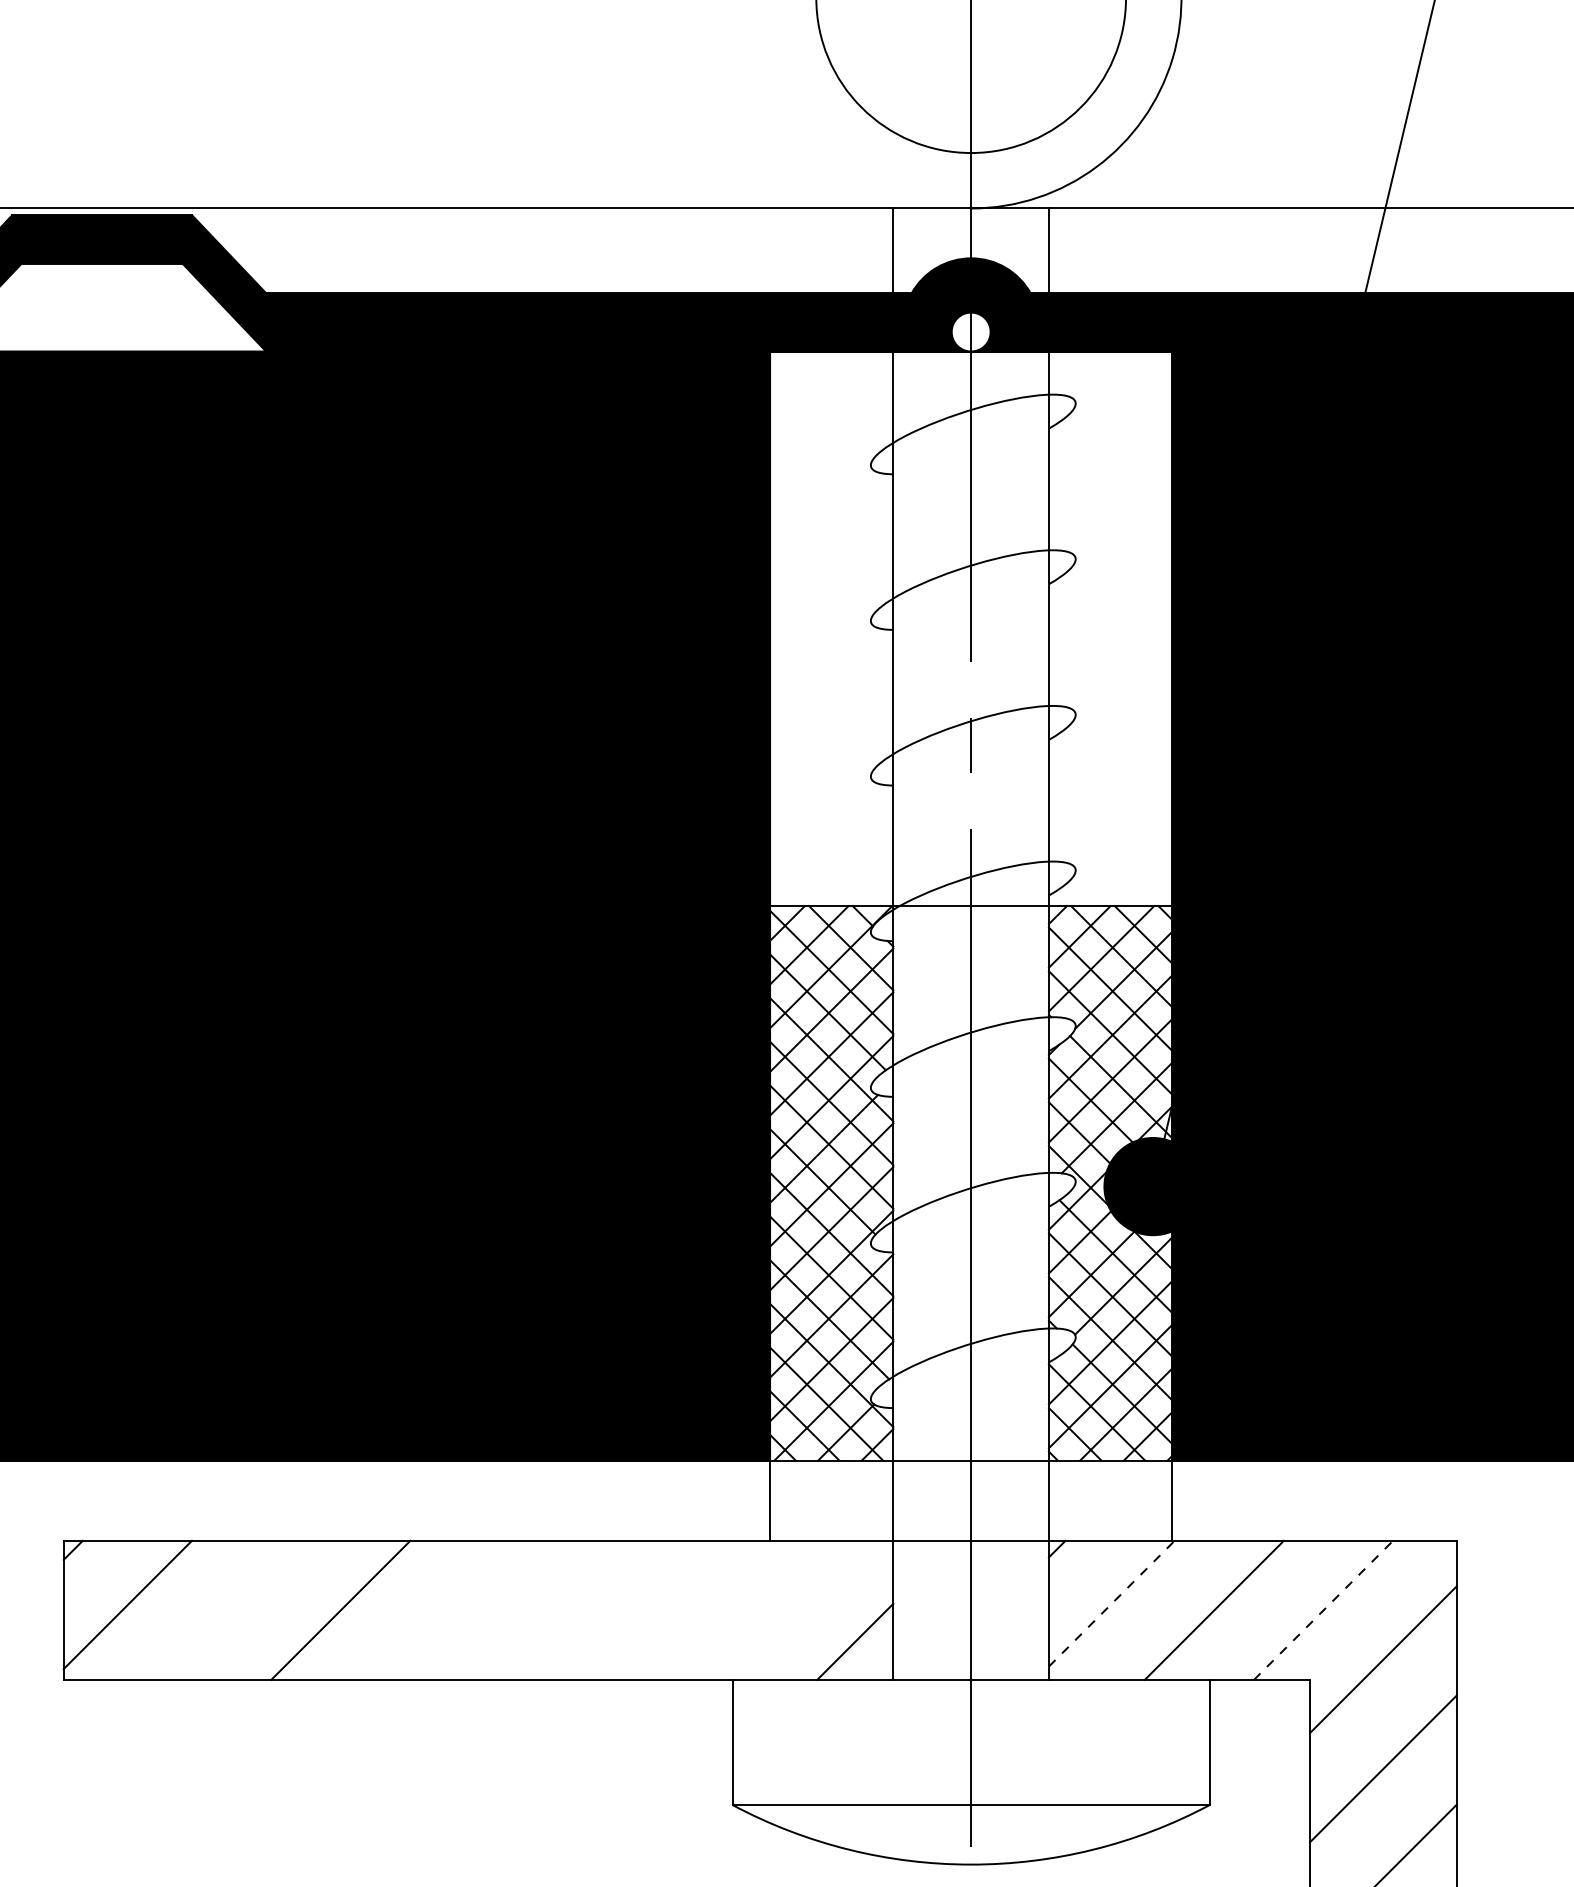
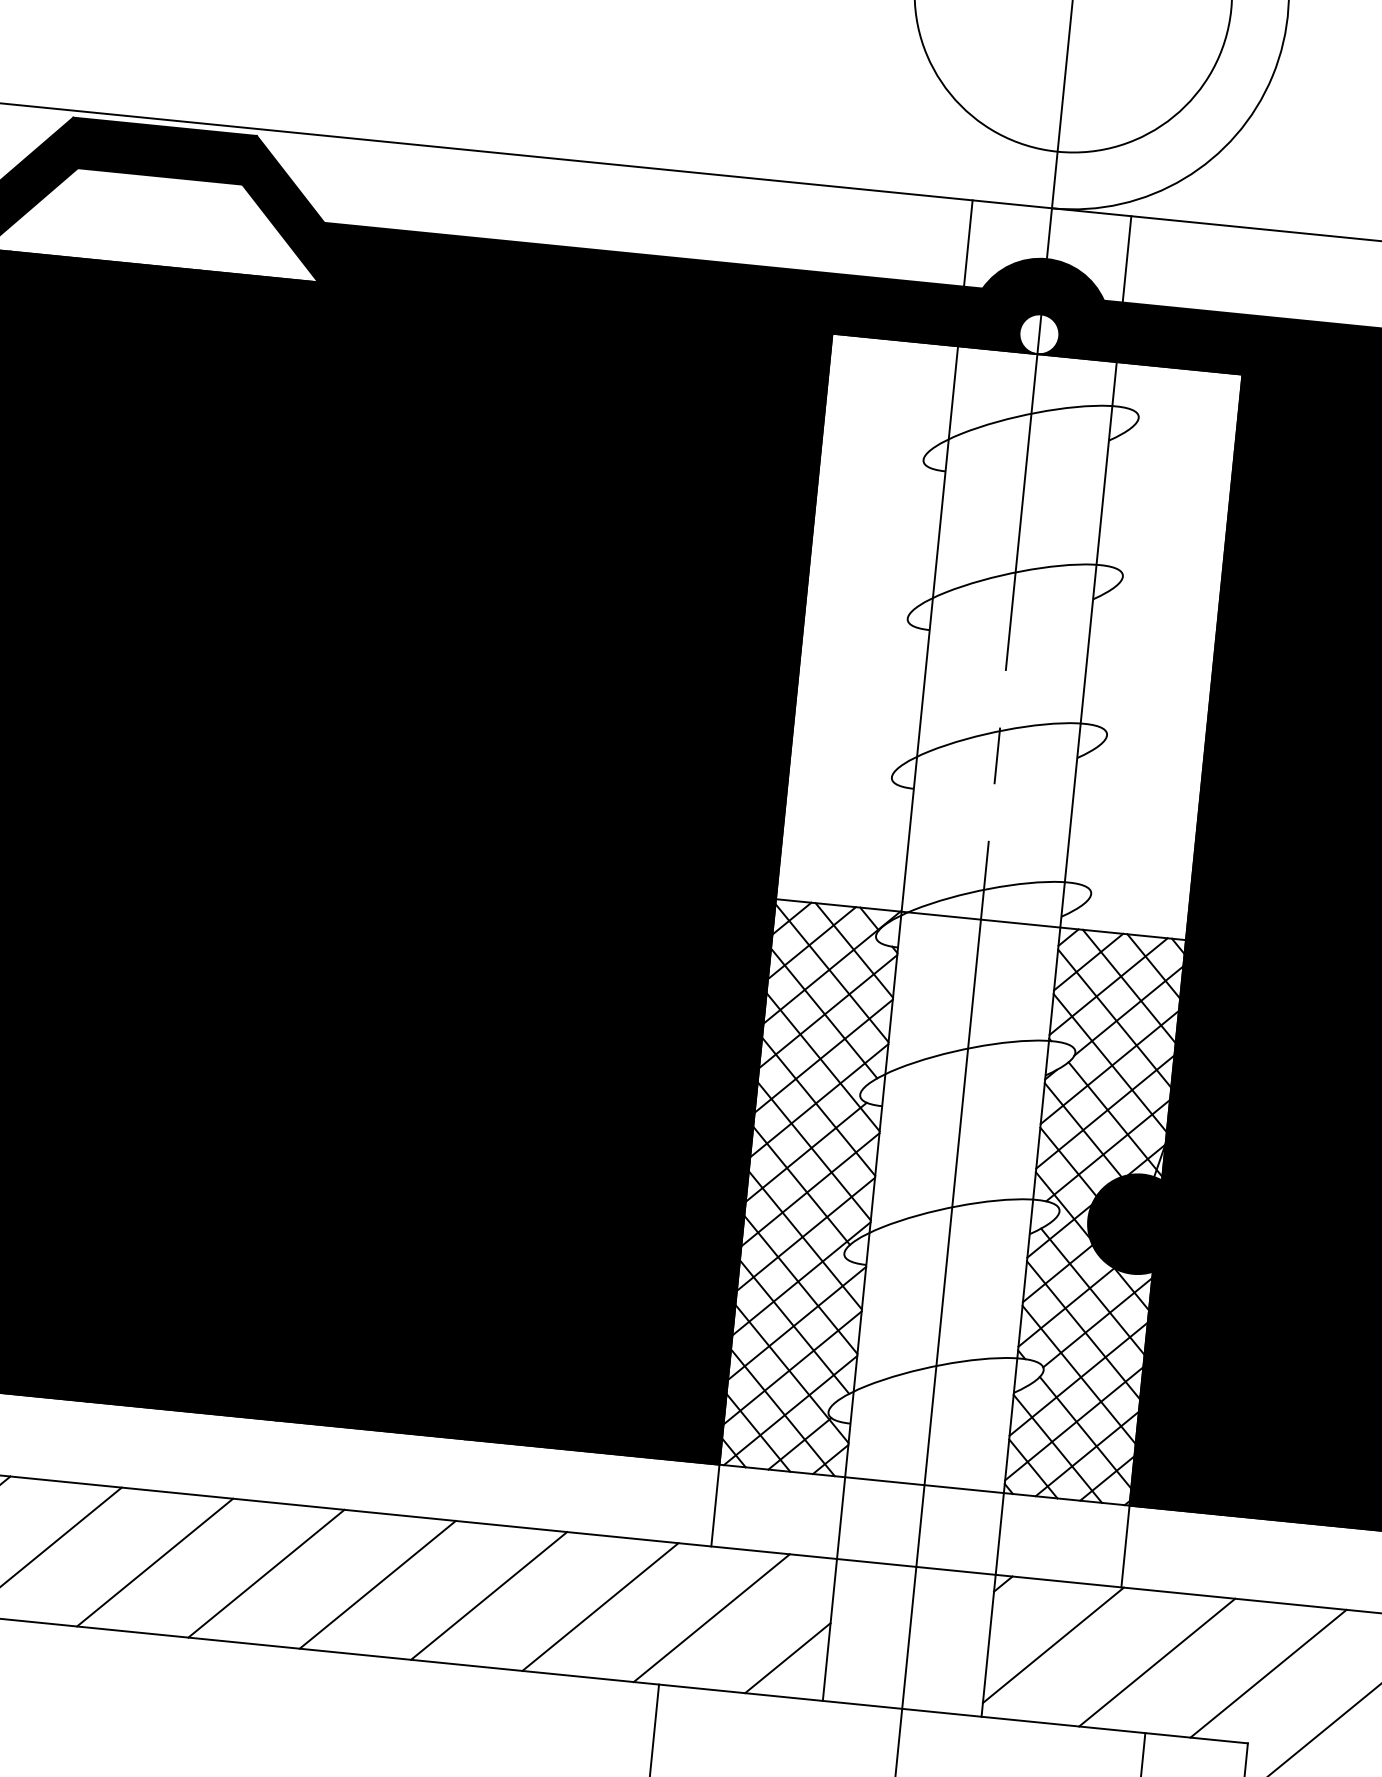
line: (1111, 1603) -> (1053, 1645), dashed -> solid
line: (231, 1610) -> (155, 1562), added
line: (449, 1610) -> (377, 1584), added
line: (558, 1610) -> (488, 1595), added
line: (667, 1610) -> (599, 1607), added
line: (777, 1610) -> (711, 1618), added
line: (1323, 1610) -> (1268, 1673), dashed -> solid

